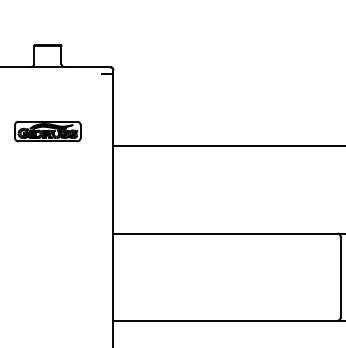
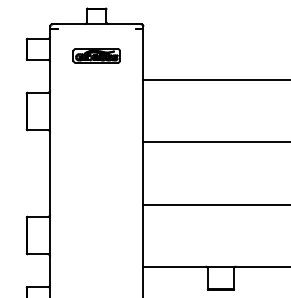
part: (47, 130) -> (96, 55), moved

